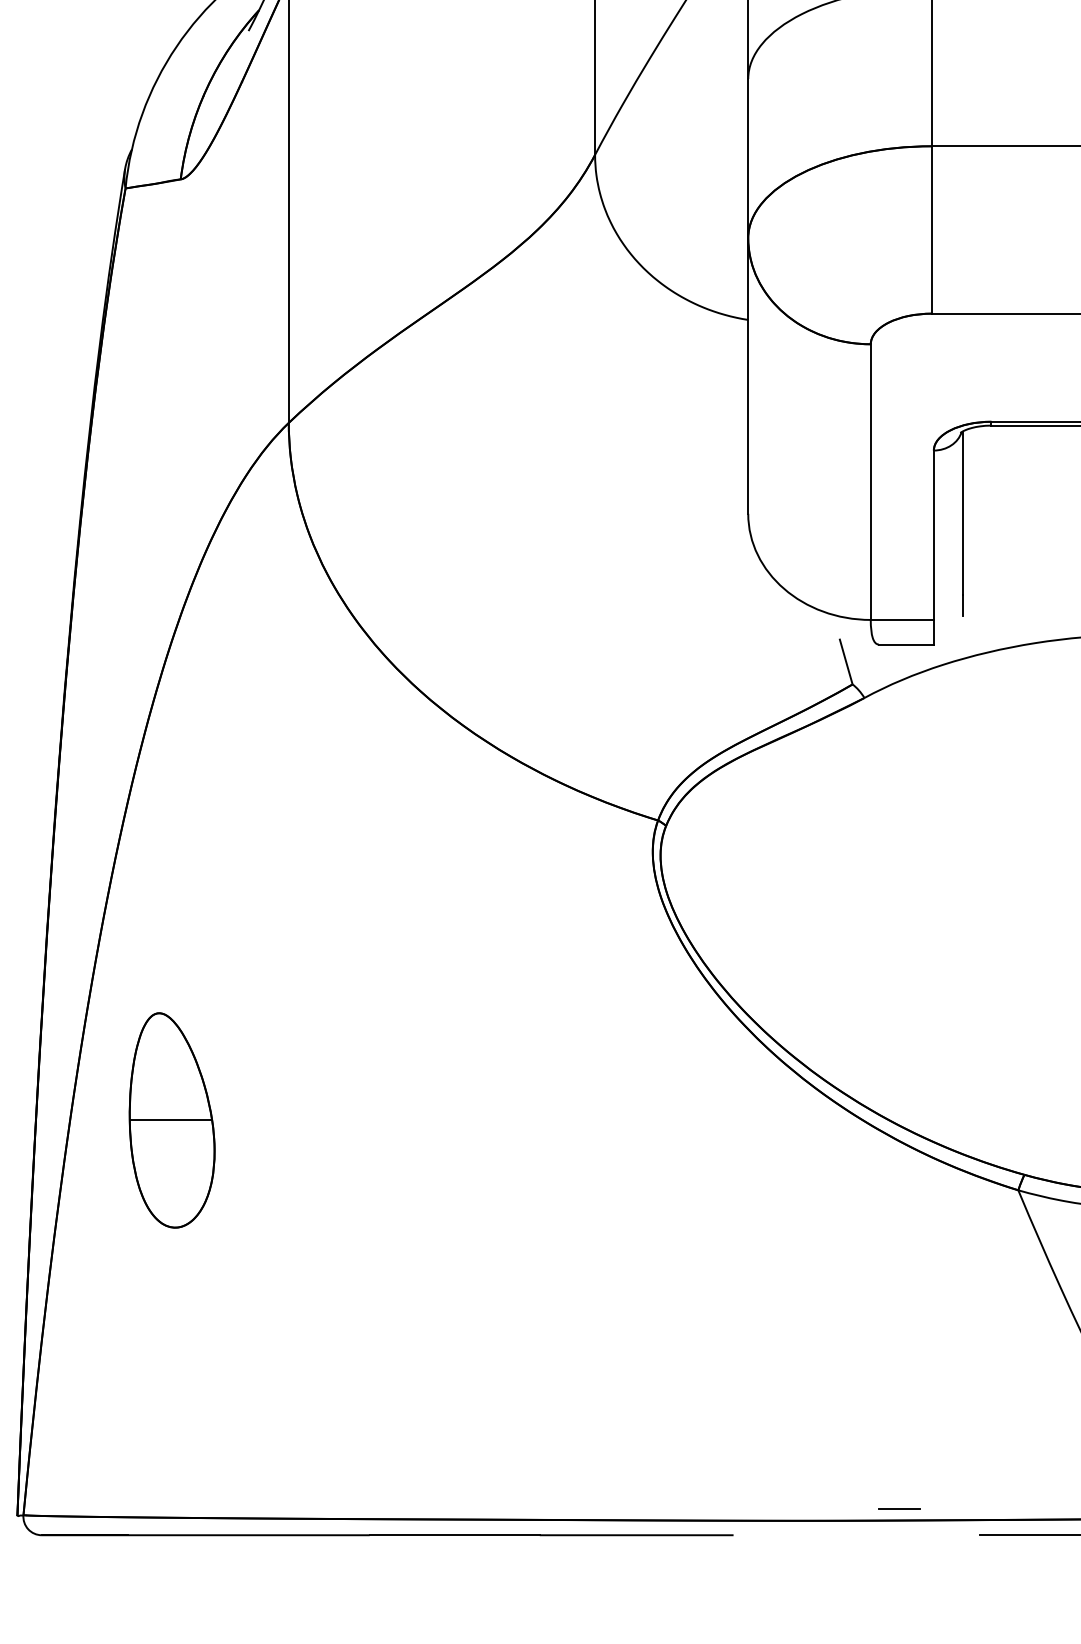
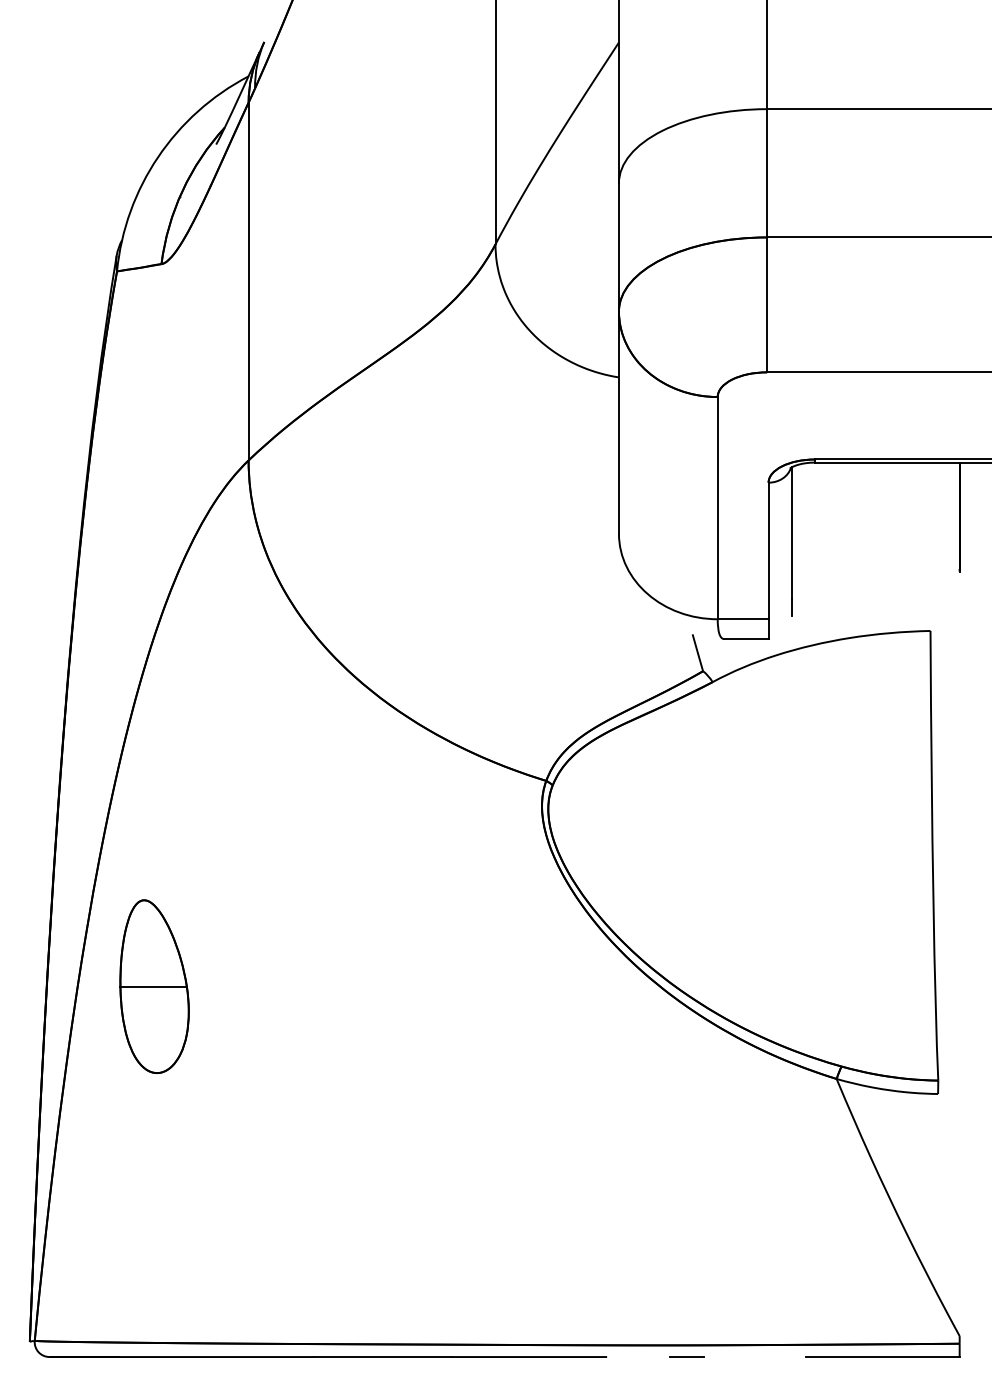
part: (172, 1120) -> (154, 986), moved
line: (899, 1508) -> (686, 1356), moved

